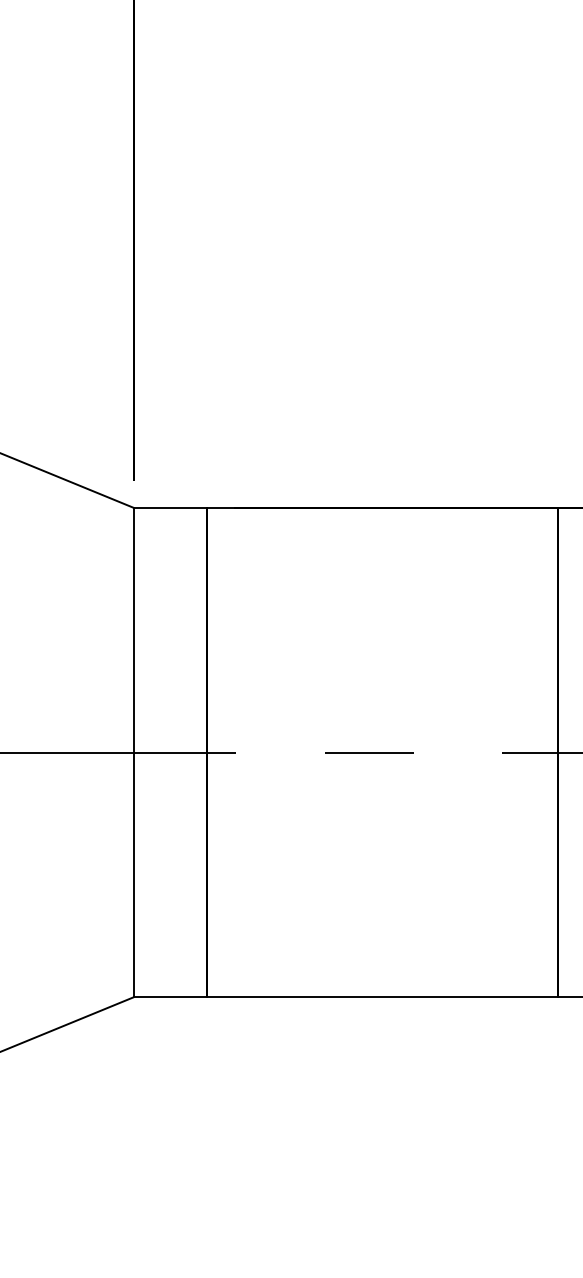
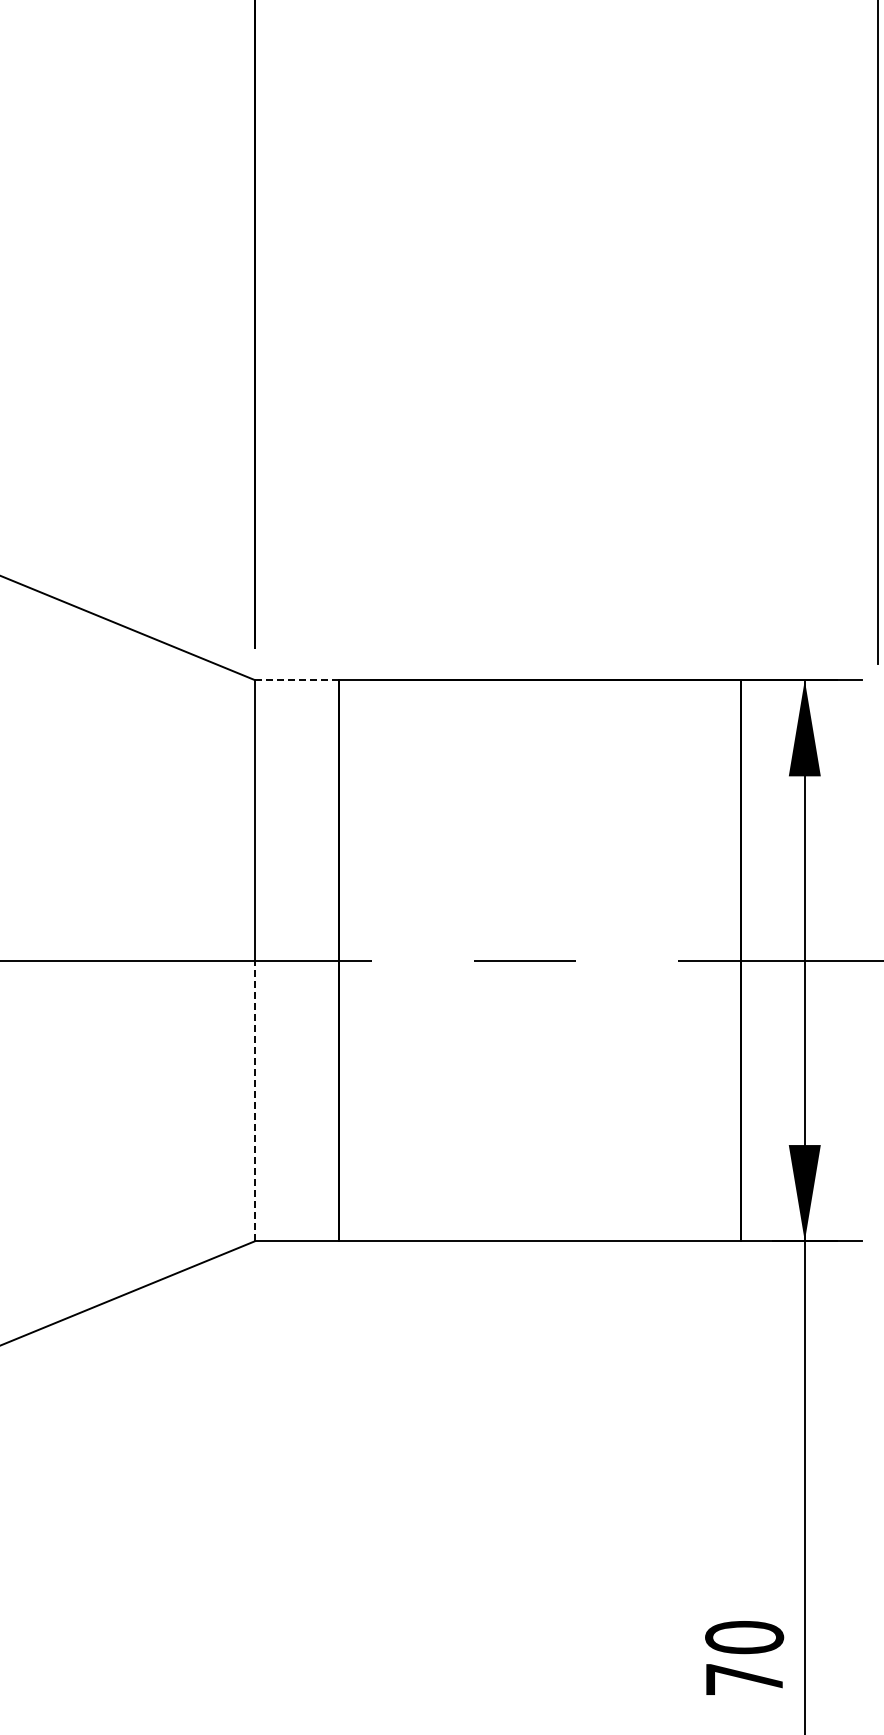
line: (170, 508) -> (296, 680), solid -> dashed
line: (134, 874) -> (255, 1100), solid -> dashed

